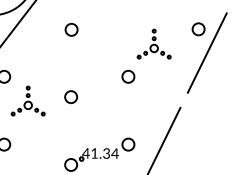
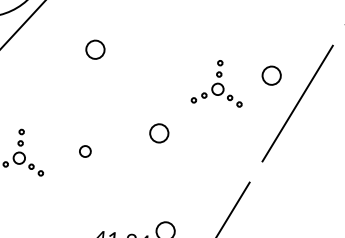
circle: (198, 29) -> (271, 75), moved
circle: (128, 76) -> (159, 132), moved
circle: (70, 96) -> (84, 150), size x0.6

